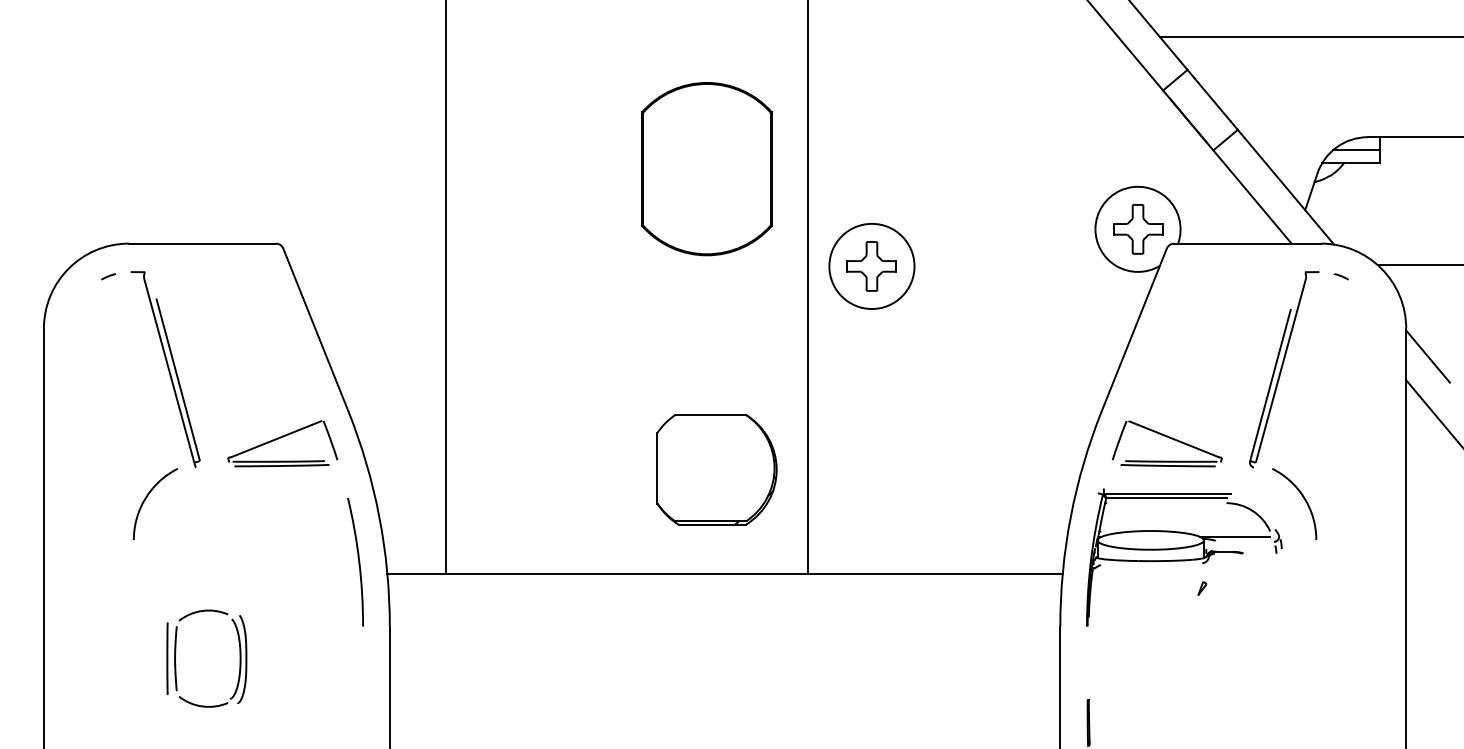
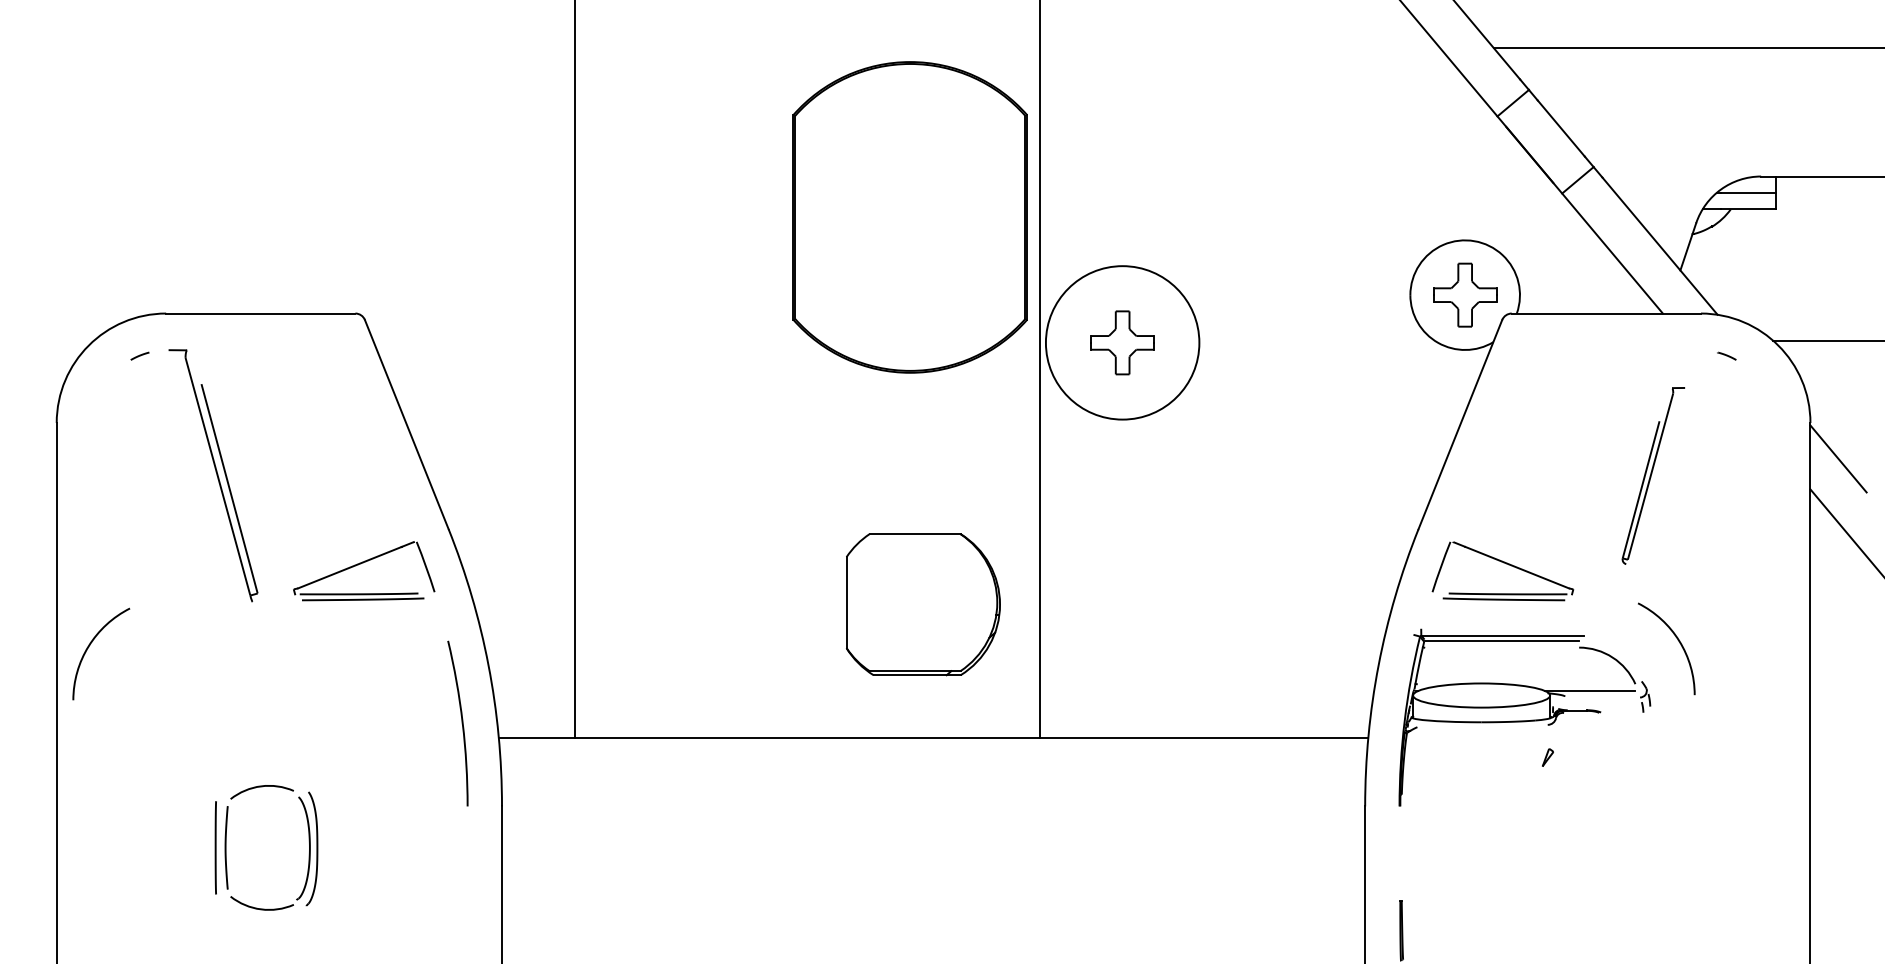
part: (706, 169) -> (909, 218), size x1.4
circle: (871, 266) -> (1122, 342), size x1.4
part: (1284, 369) -> (1653, 475), size x0.7
arc: (146, 499) -> (89, 648), moved

